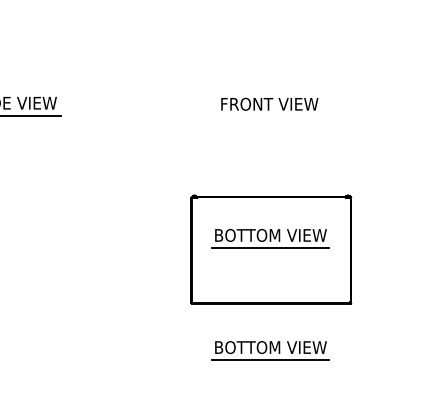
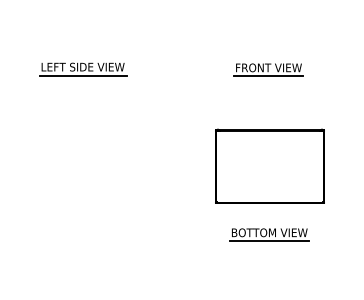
line: (269, 117) -> (268, 76), added
part: (270, 237) -> (269, 158), removed

